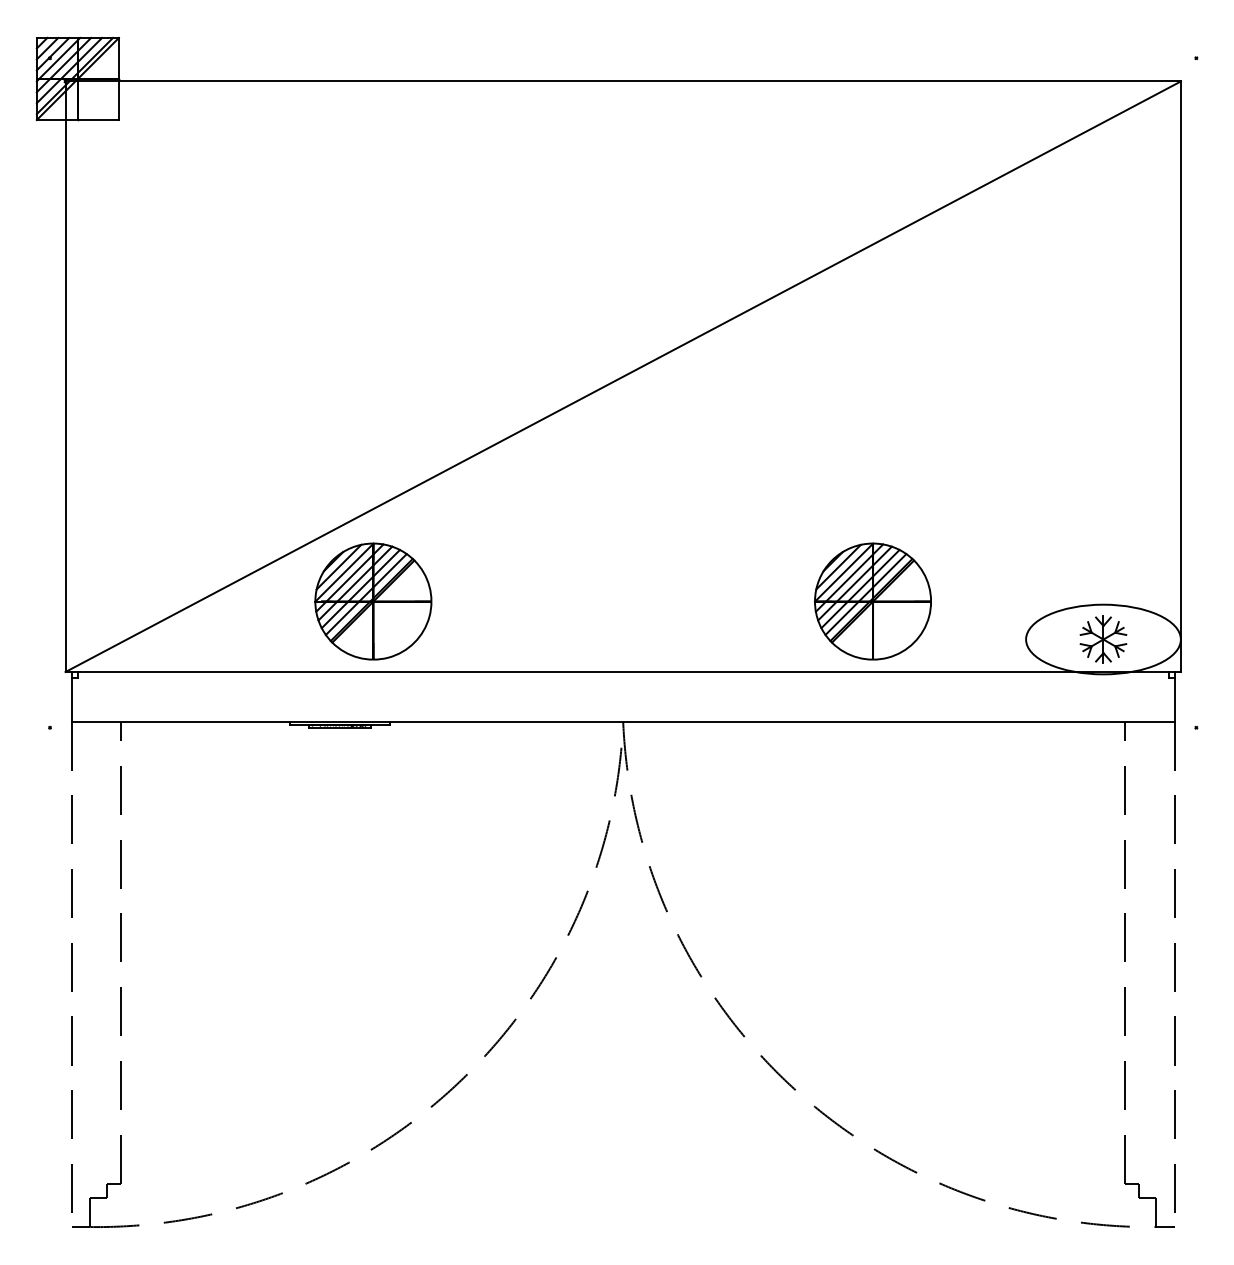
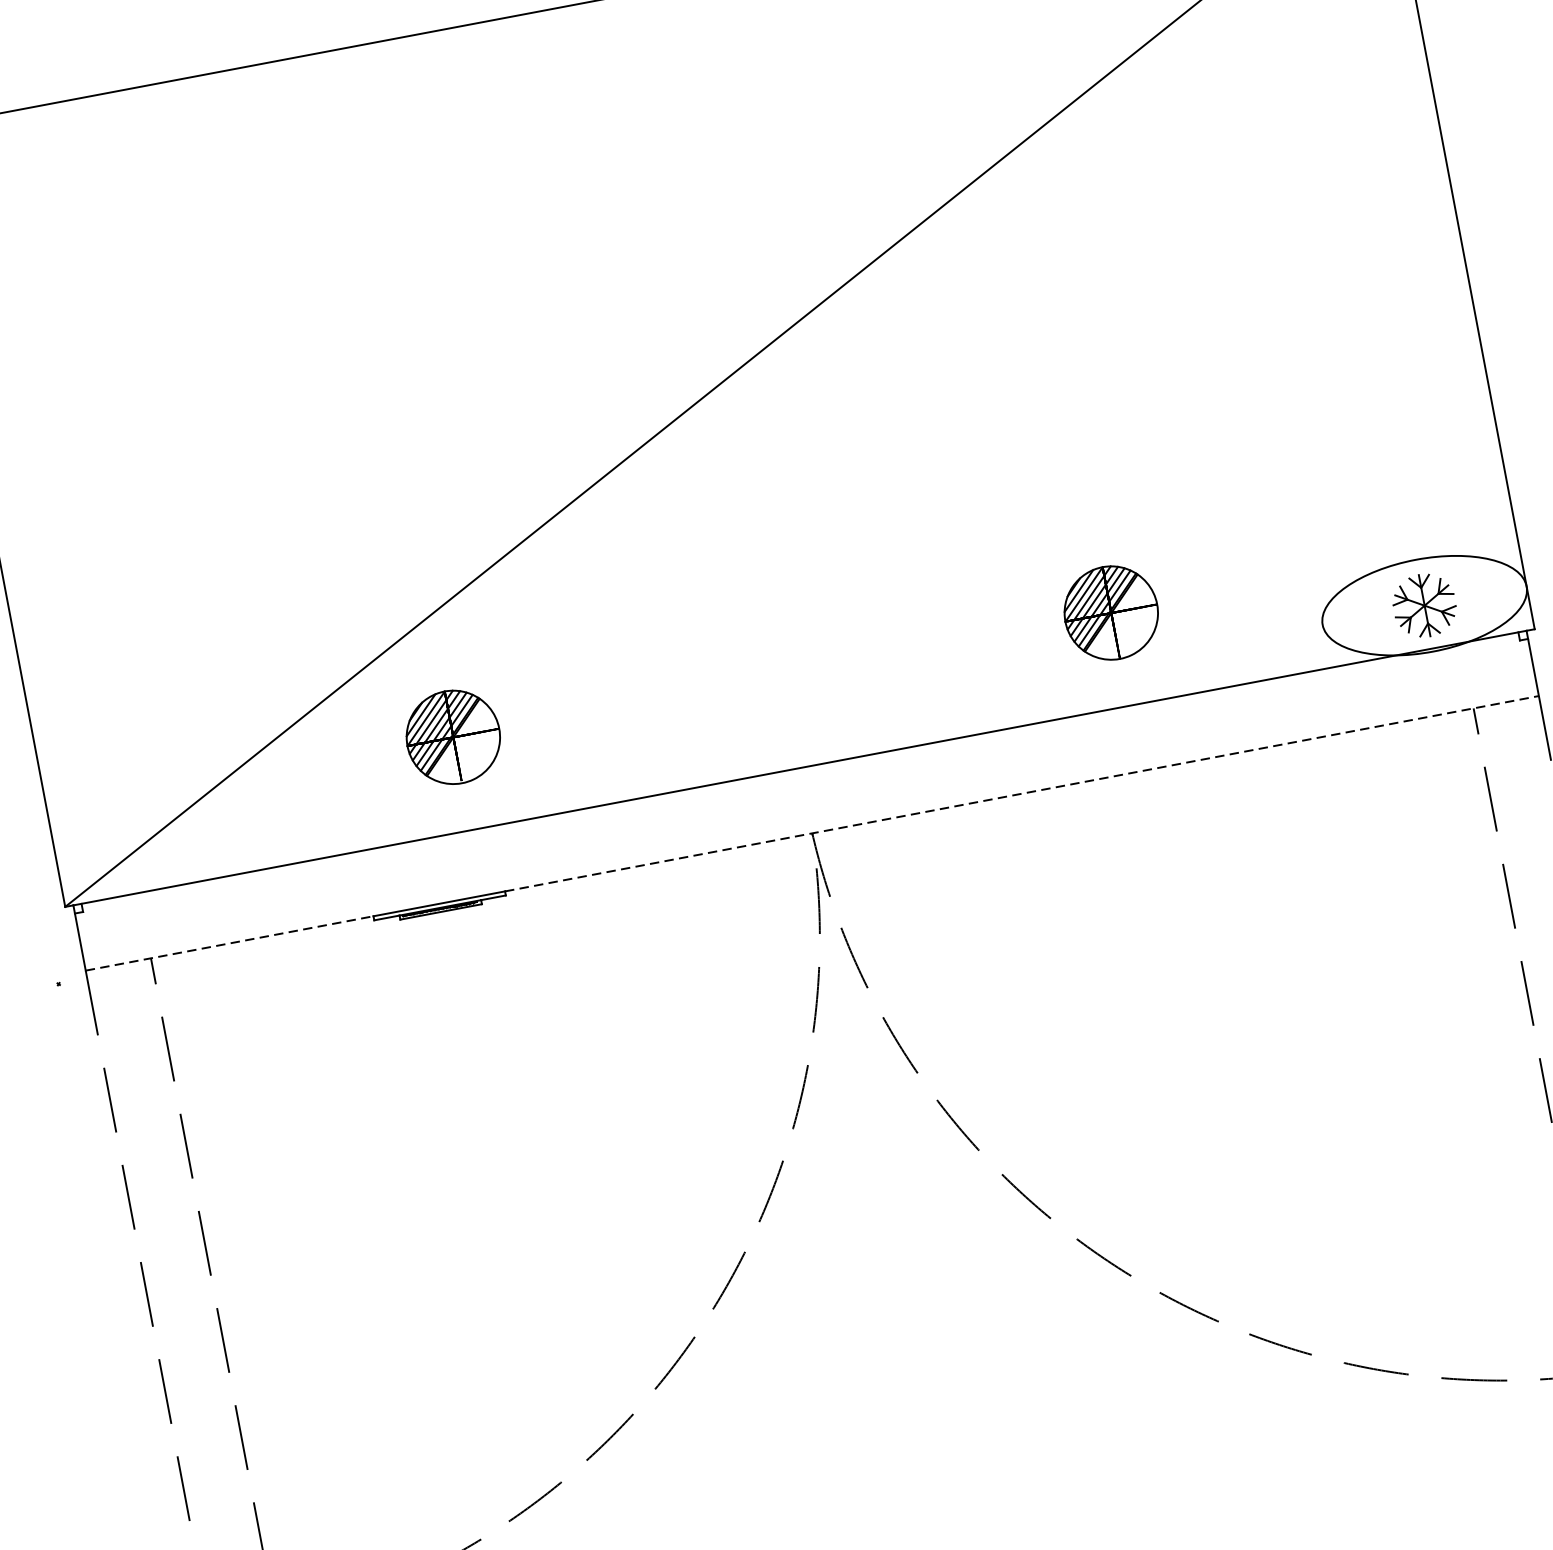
part: (373, 601) -> (453, 737), size x0.6
part: (872, 601) -> (1110, 613), size x0.6
line: (181, 721) -> (230, 943), solid -> dashed
line: (782, 721) -> (1022, 793), solid -> dashed

